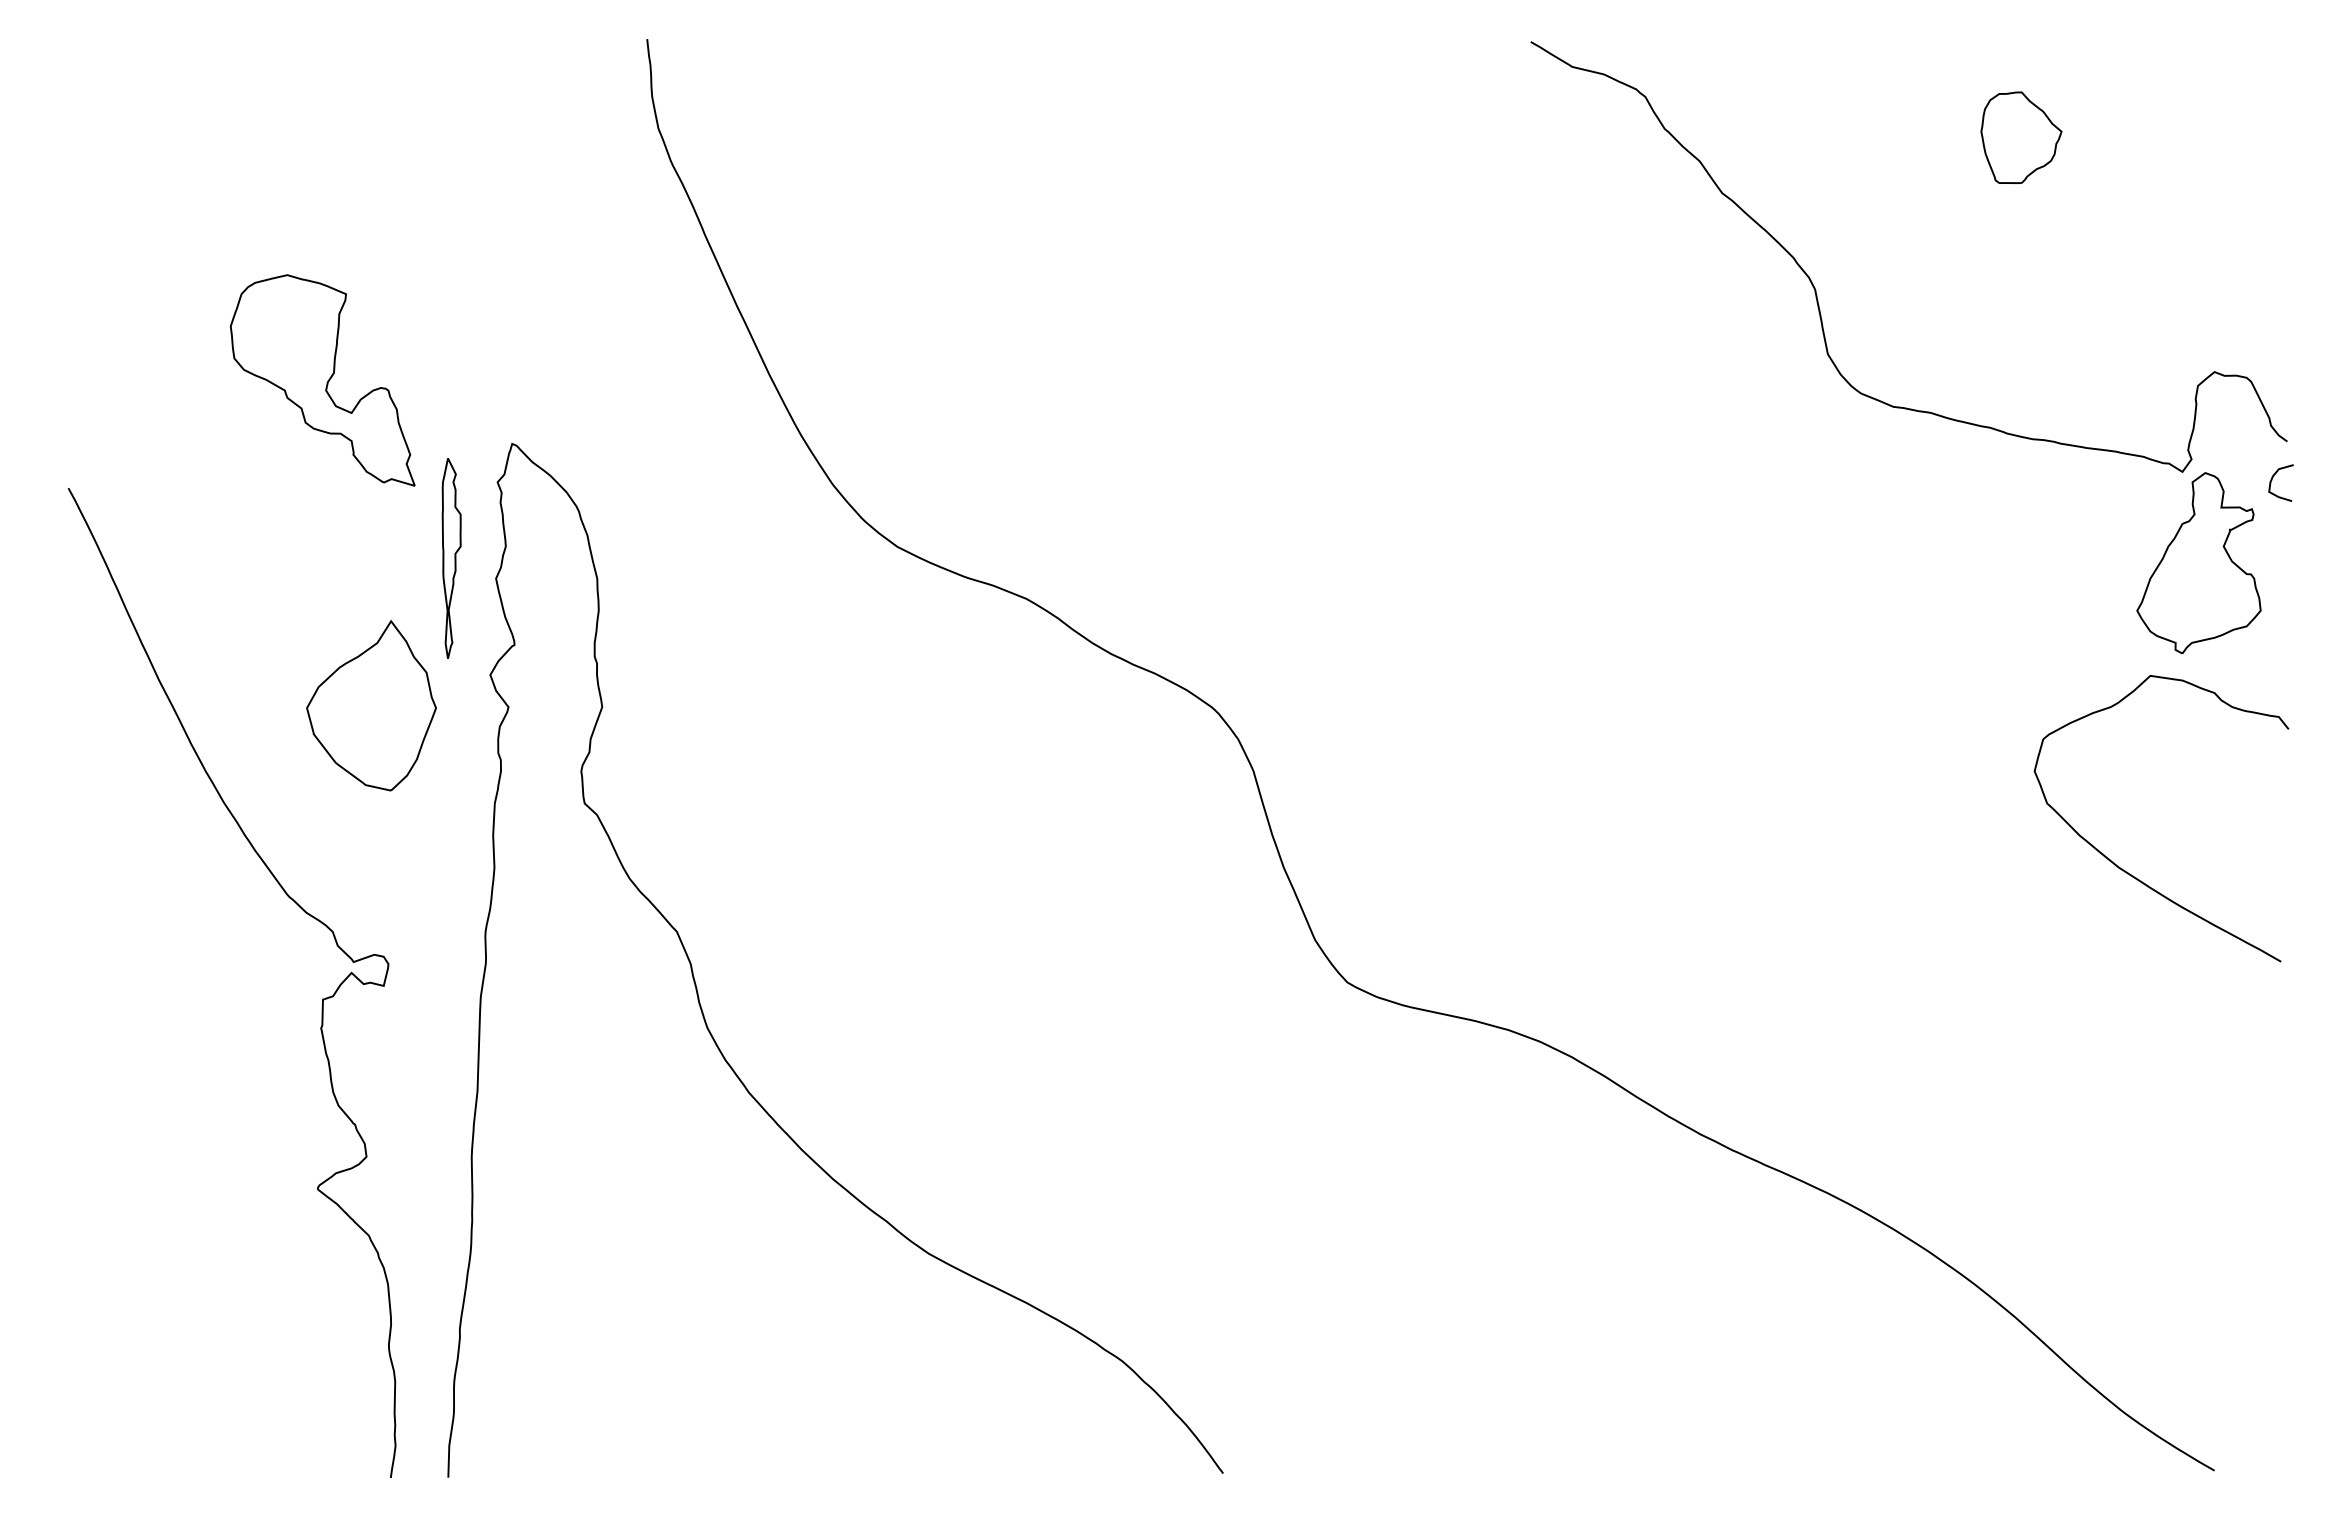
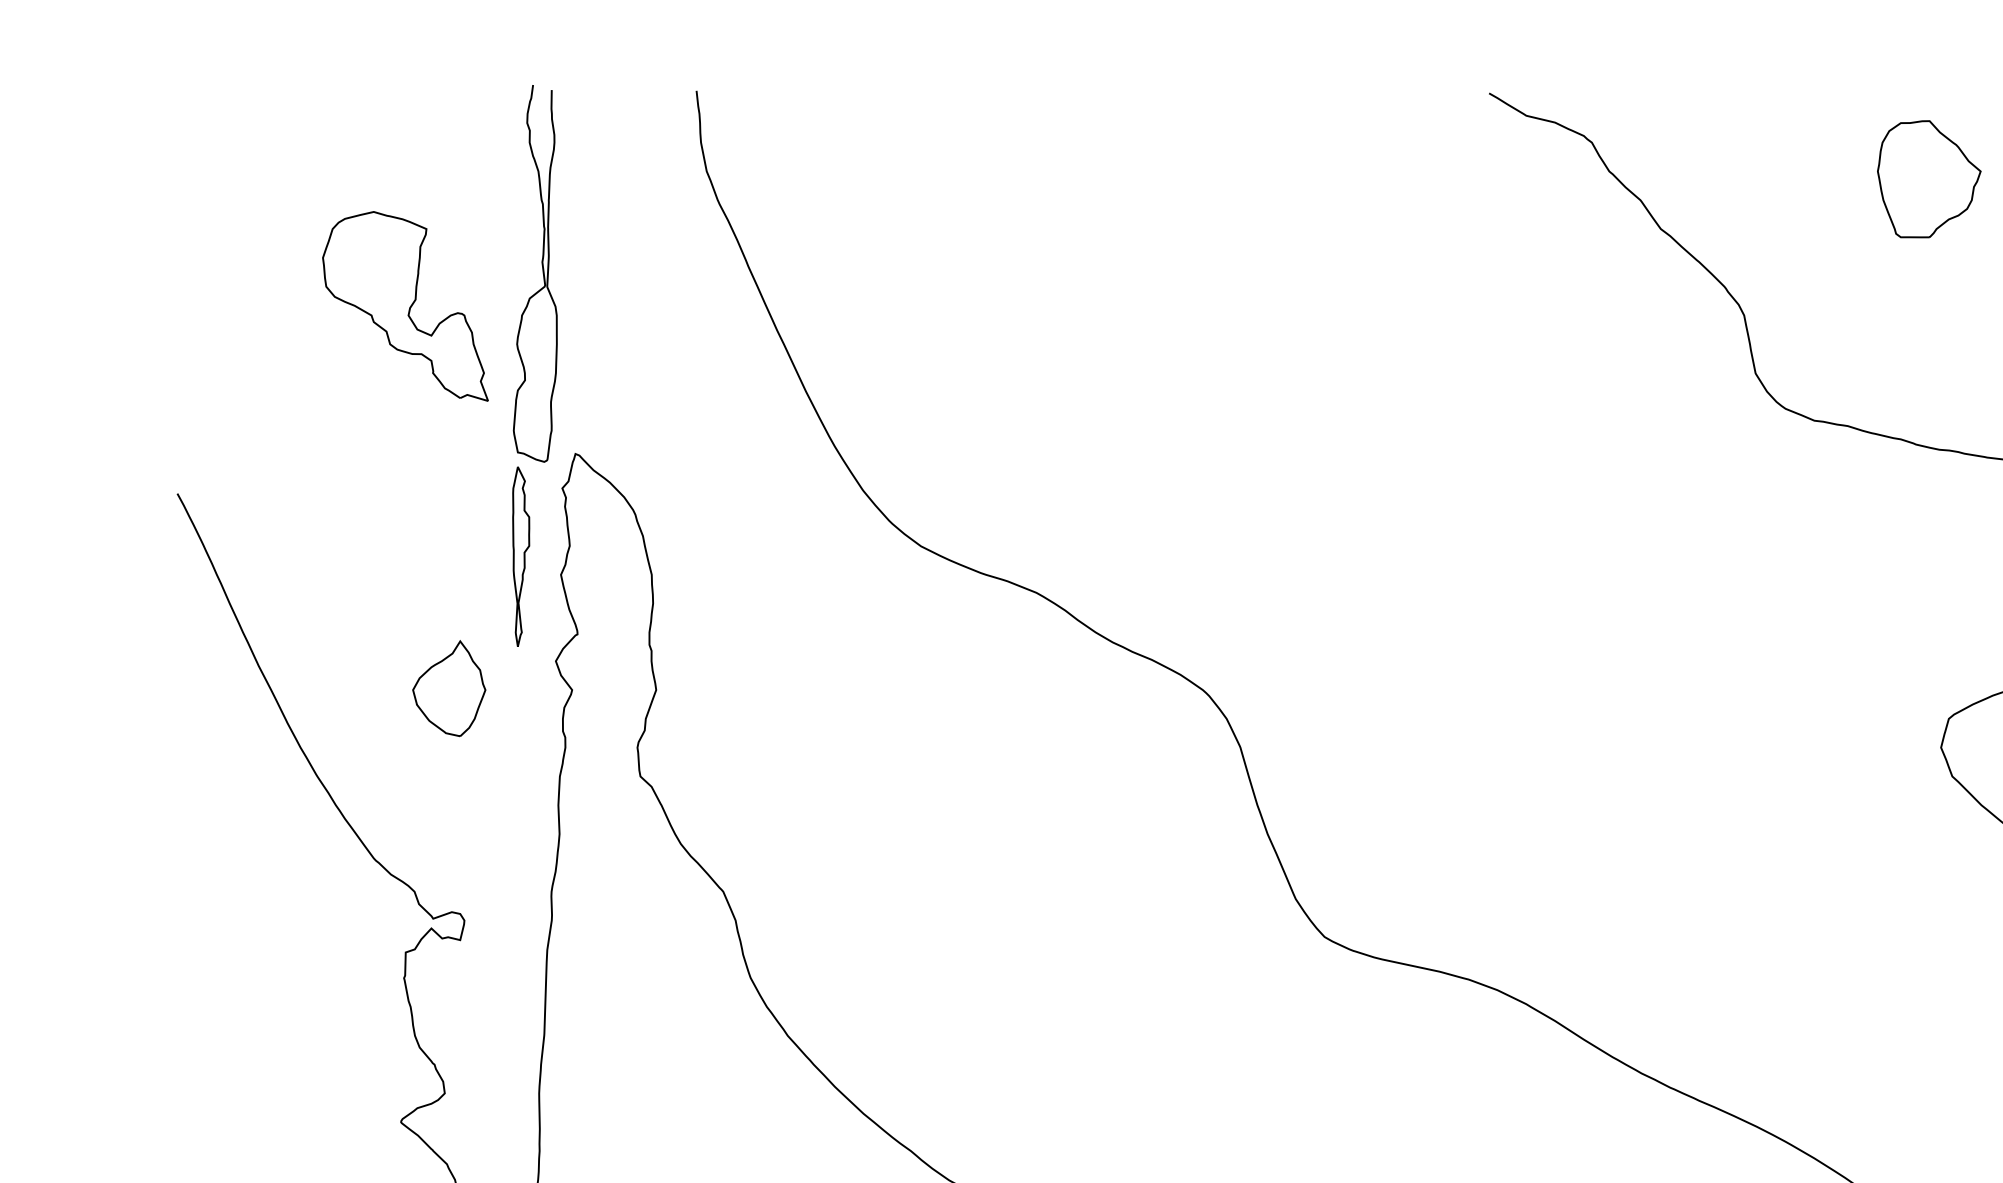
part: (2021, 137) -> (1929, 179), size x1.43
curve: (475, 242) -> (542, 273), added
part: (322, 380) -> (405, 306), moved
part: (371, 705) -> (449, 688), size x0.62

